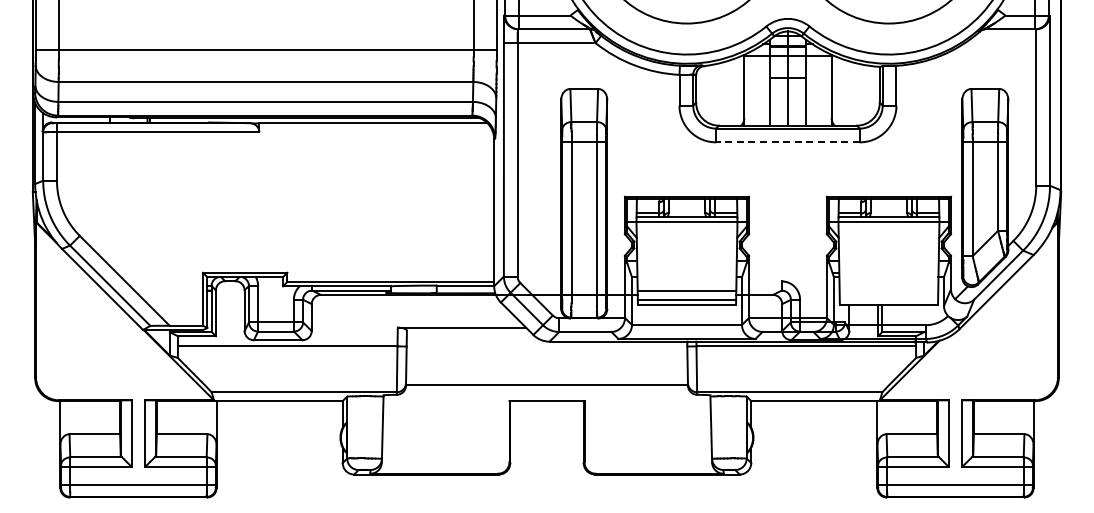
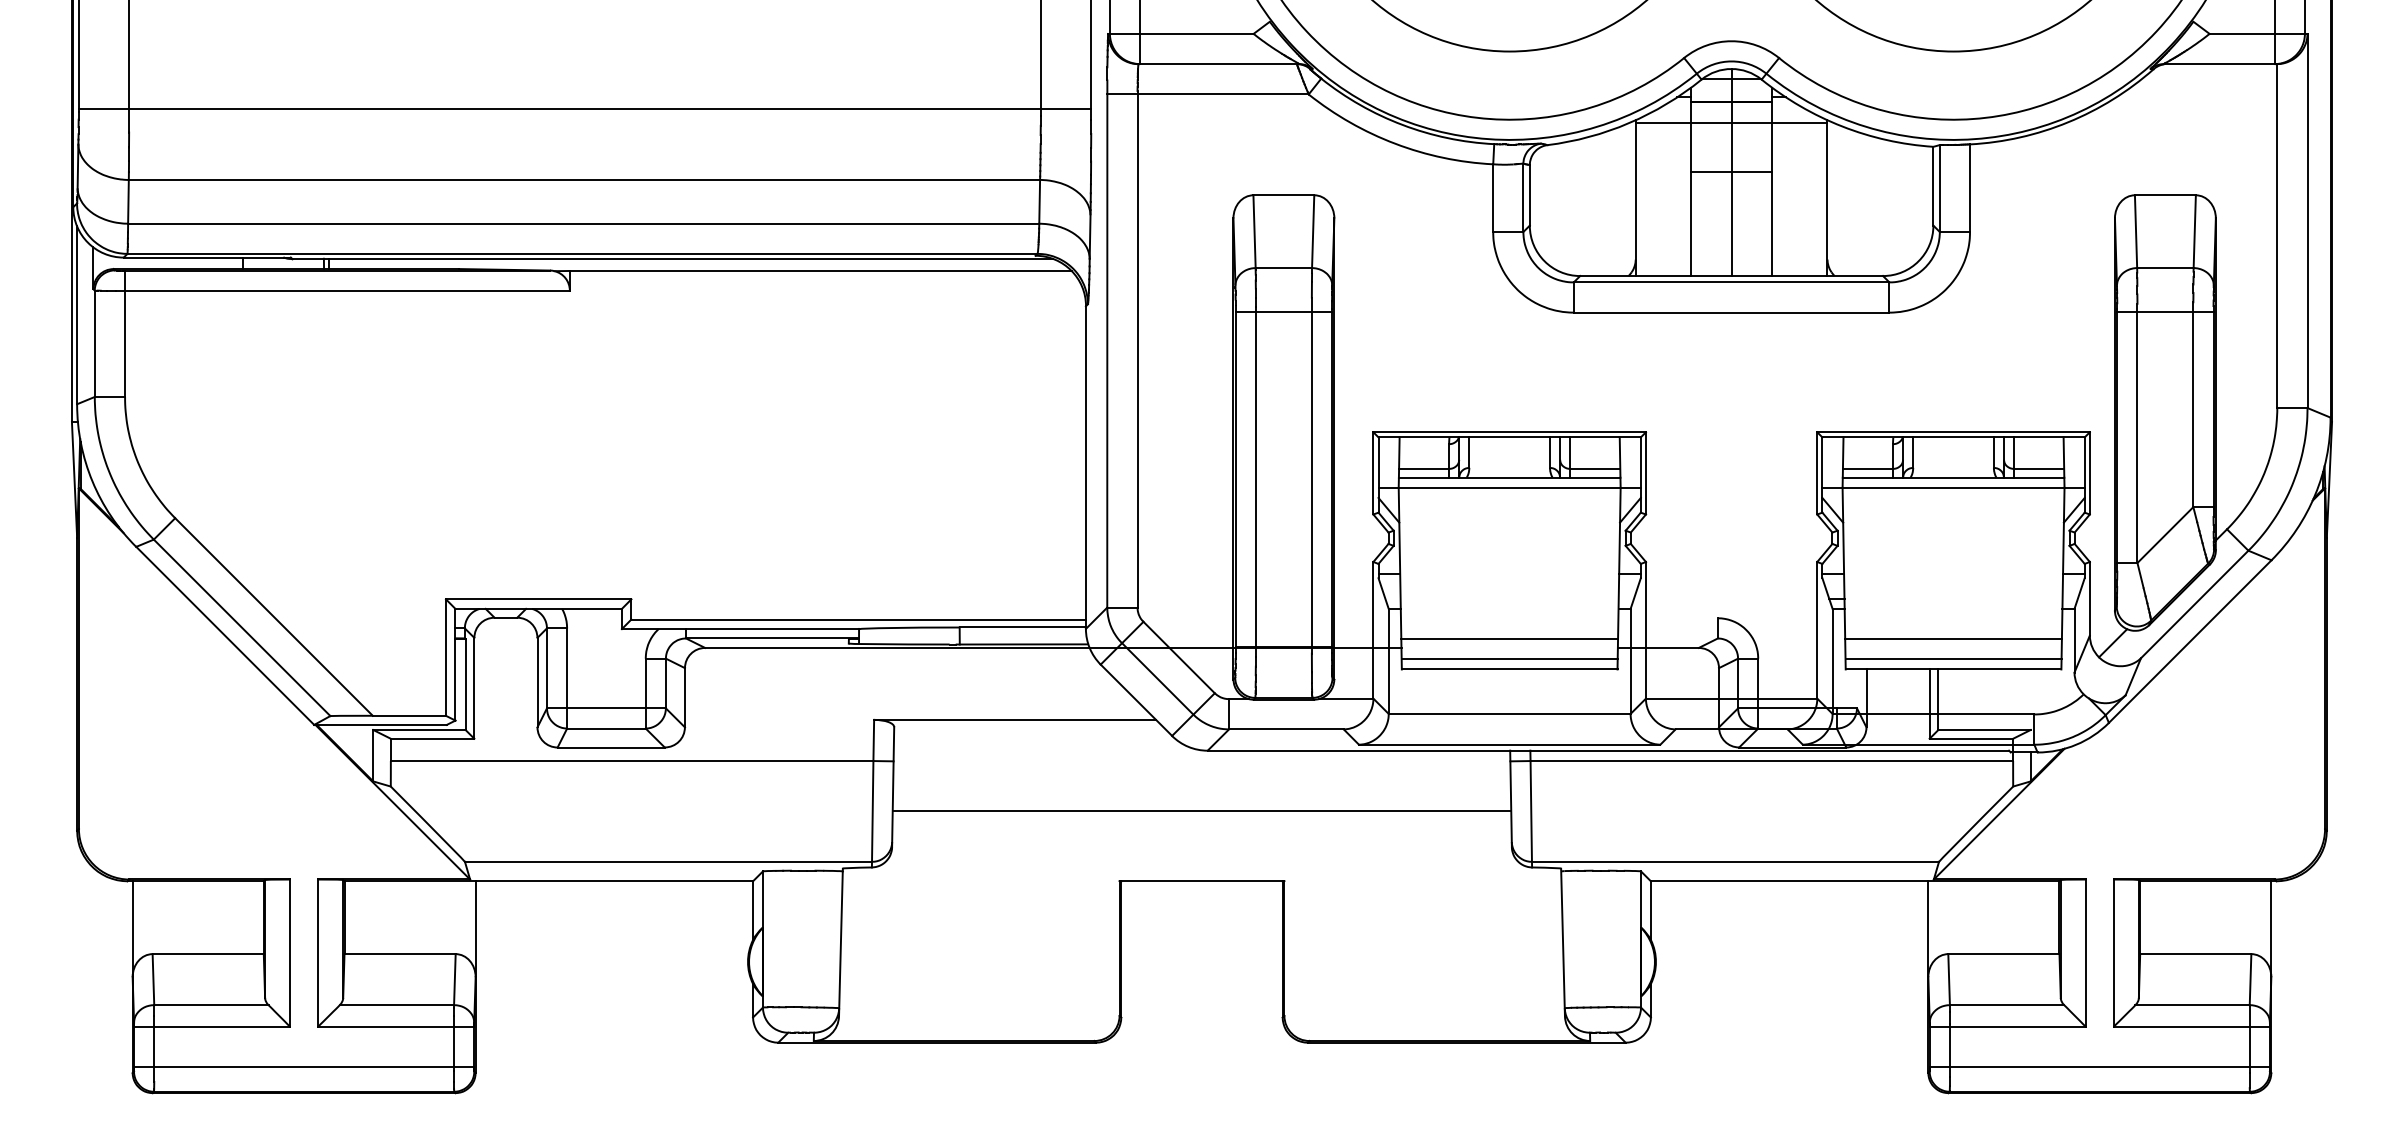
line: (787, 142) -> (1730, 312), dashed -> solid
line: (888, 290) -> (1952, 638), added
line: (888, 300) -> (1952, 660), added
line: (546, 384) -> (1200, 809), moved

